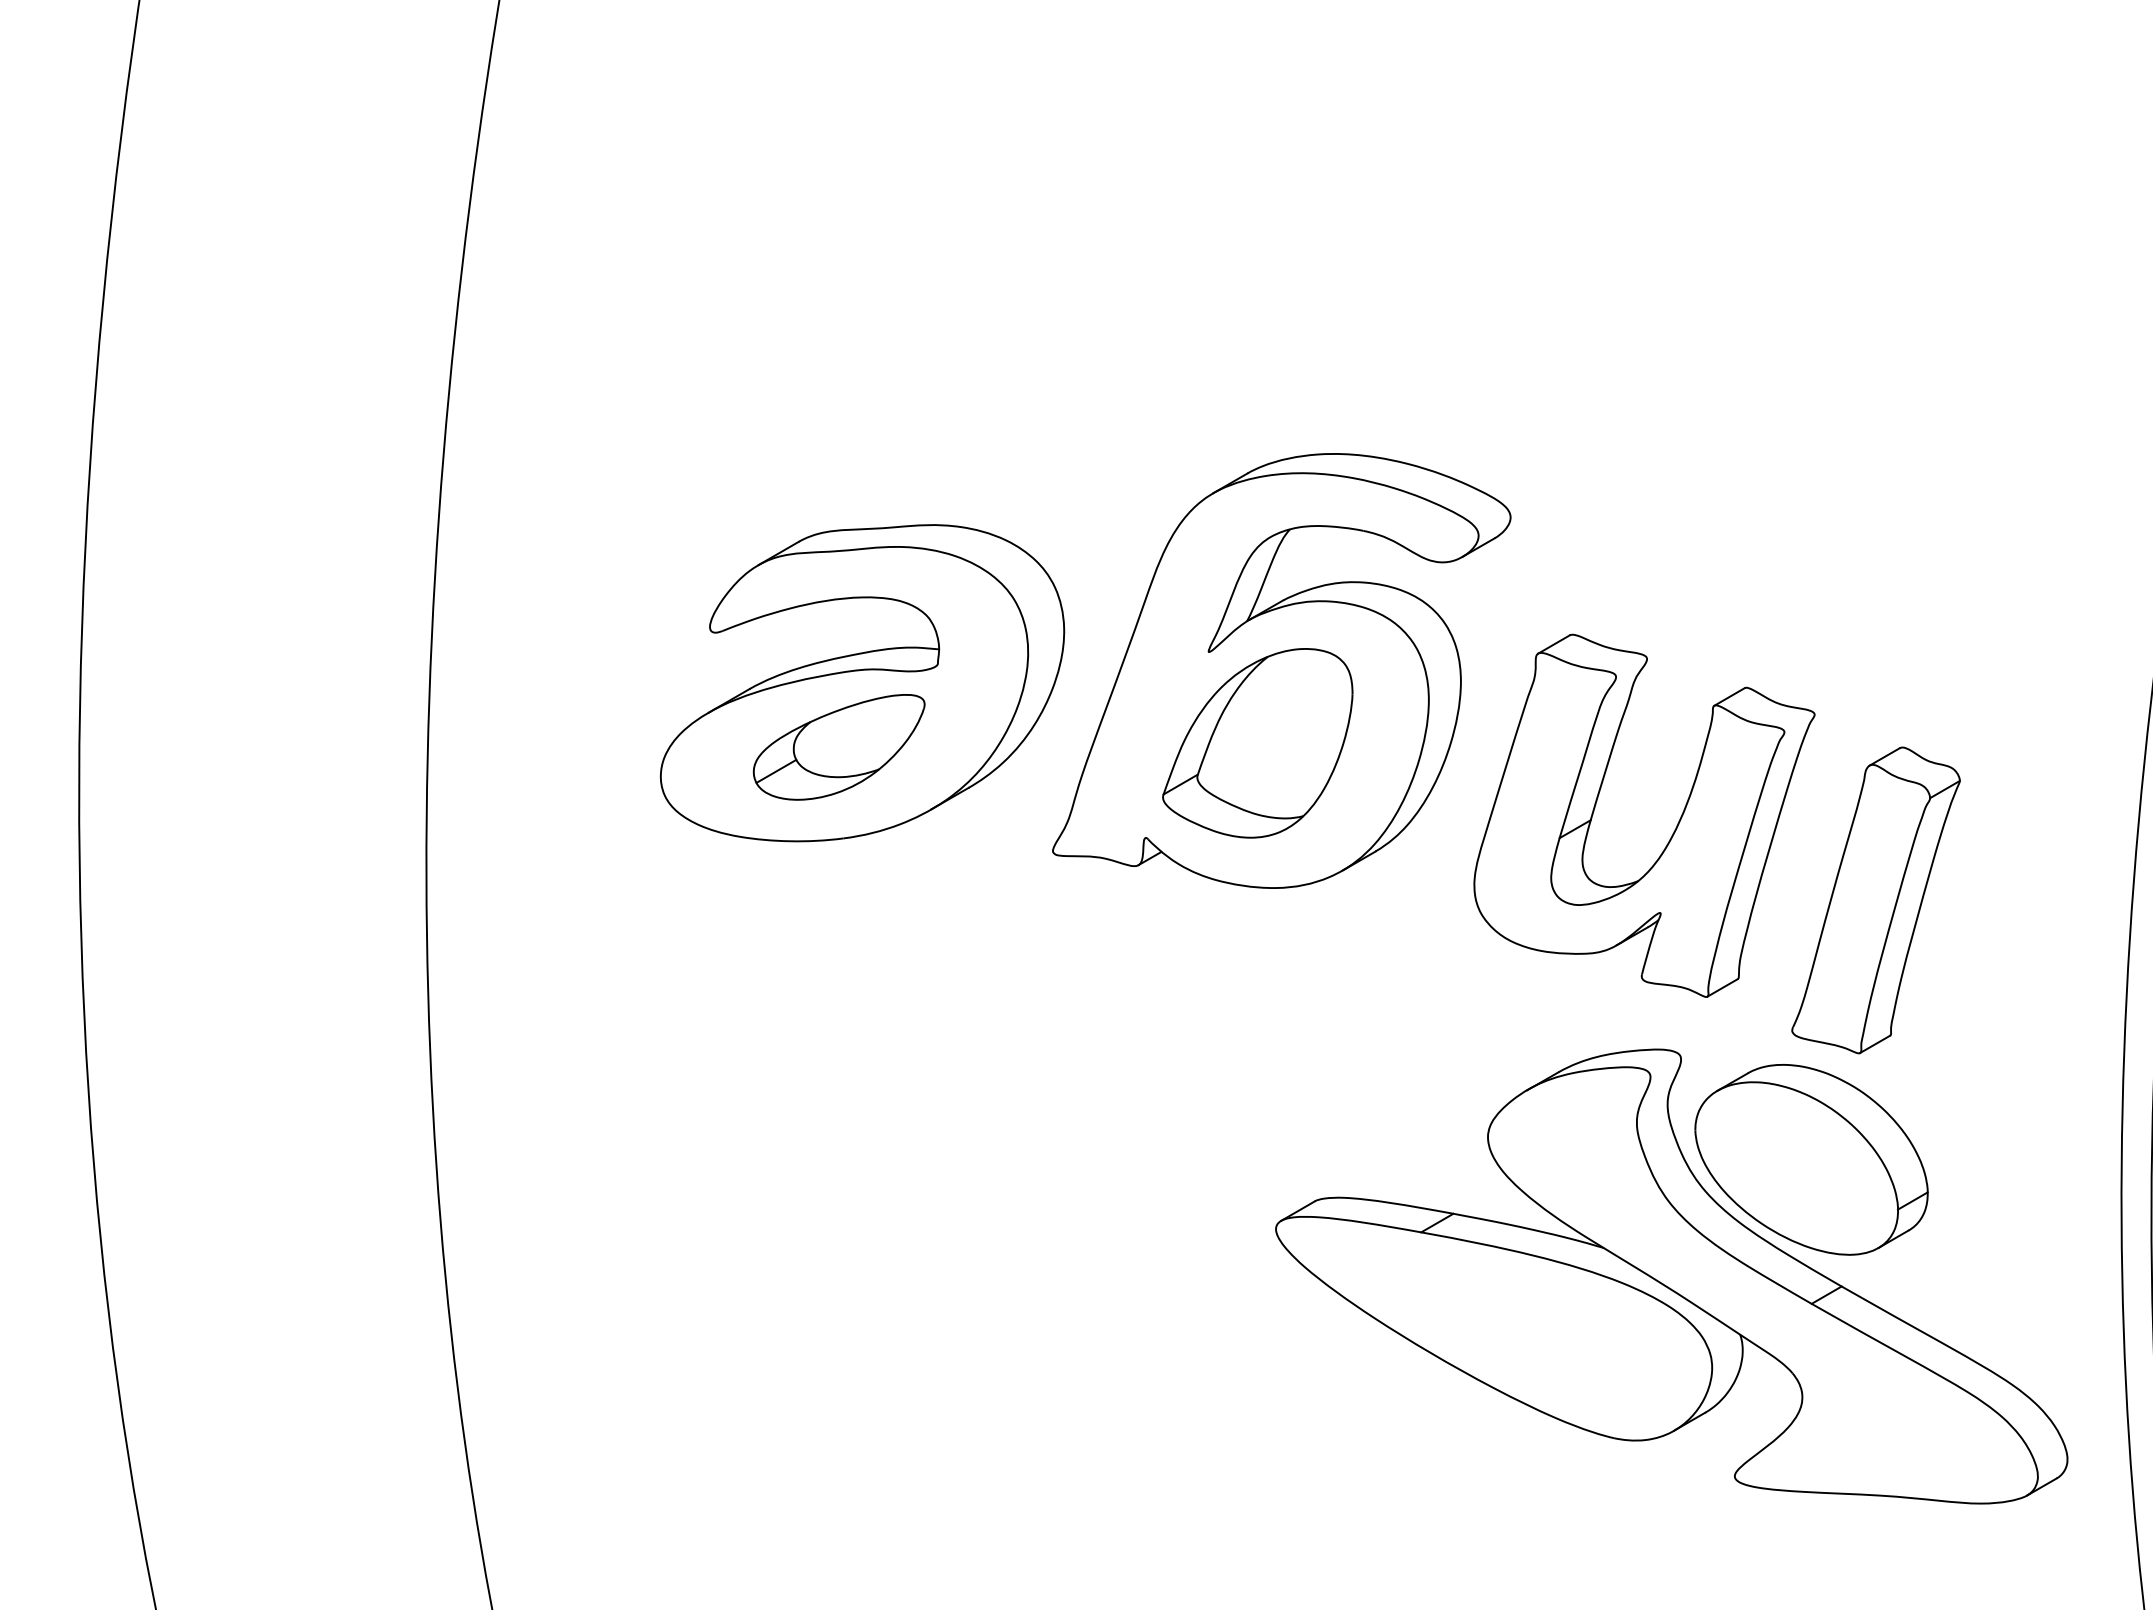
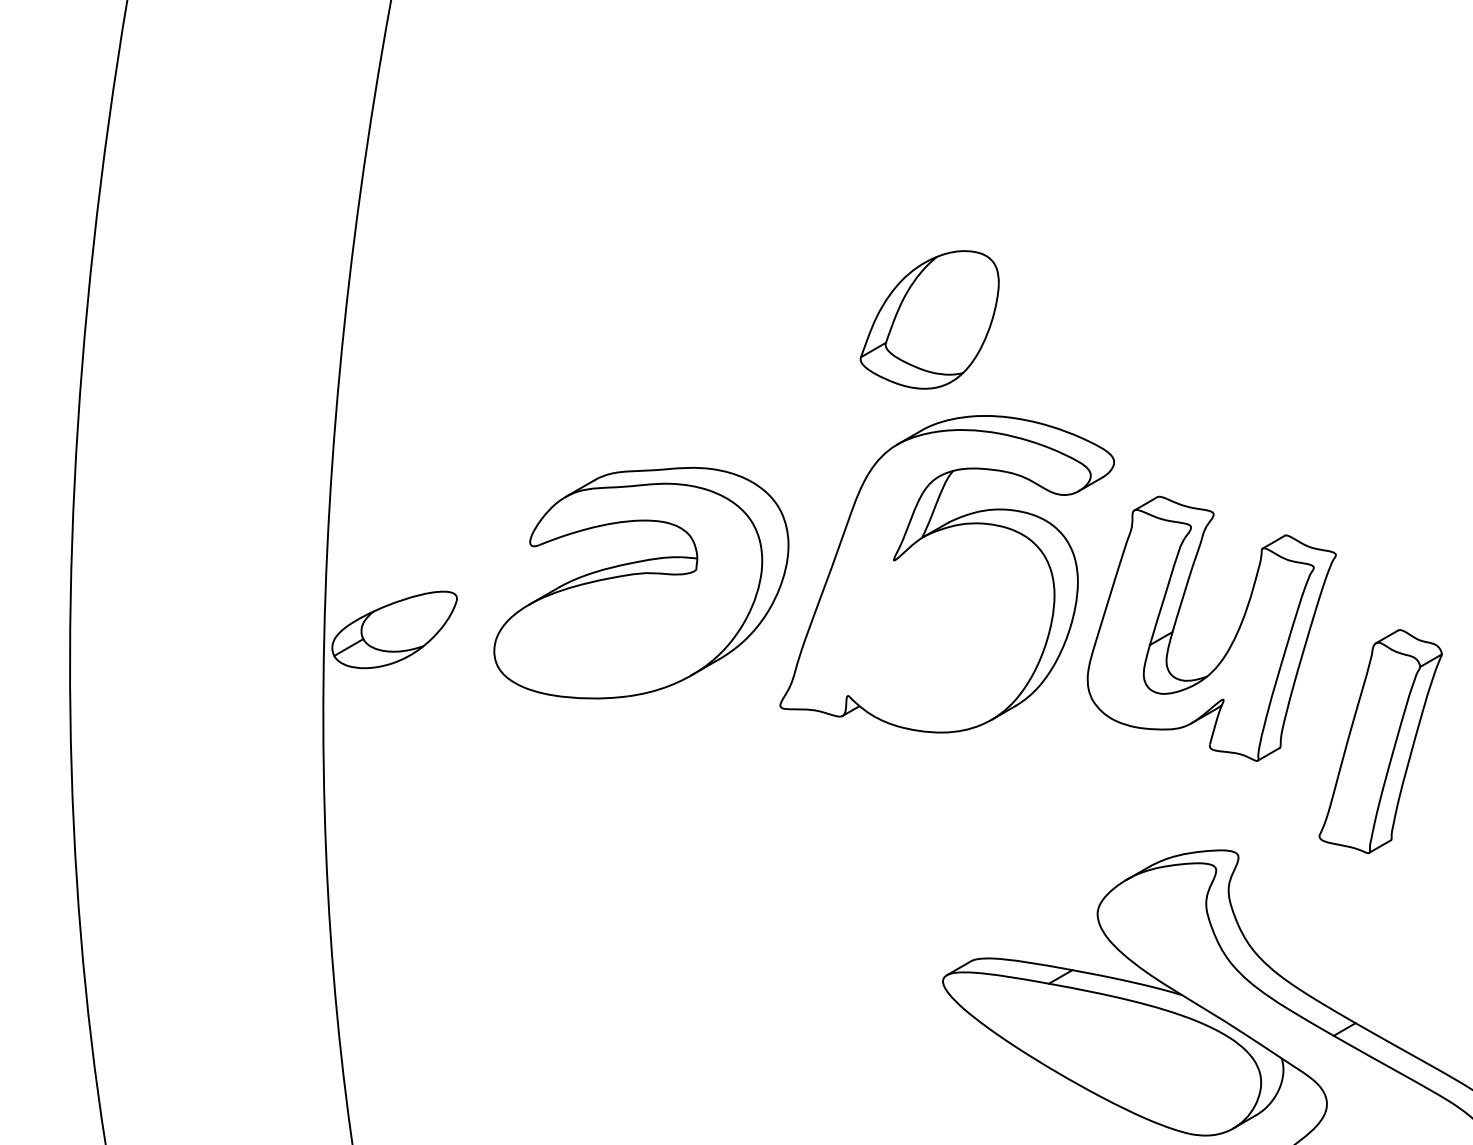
part: (1257, 743) -> (929, 320), moved
part: (838, 747) -> (394, 630), moved
part: (1674, 829) -> (1233, 638), moved
part: (1811, 1159) -> (1333, 930), removed

